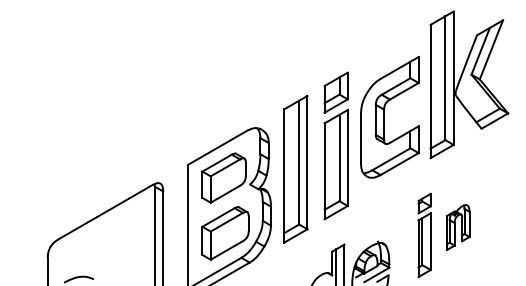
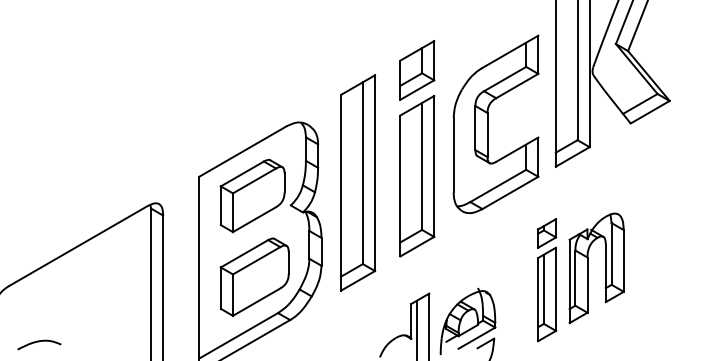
part: (389, 117) -> (495, 124), moved
part: (458, 227) -> (596, 268), size x1.67

